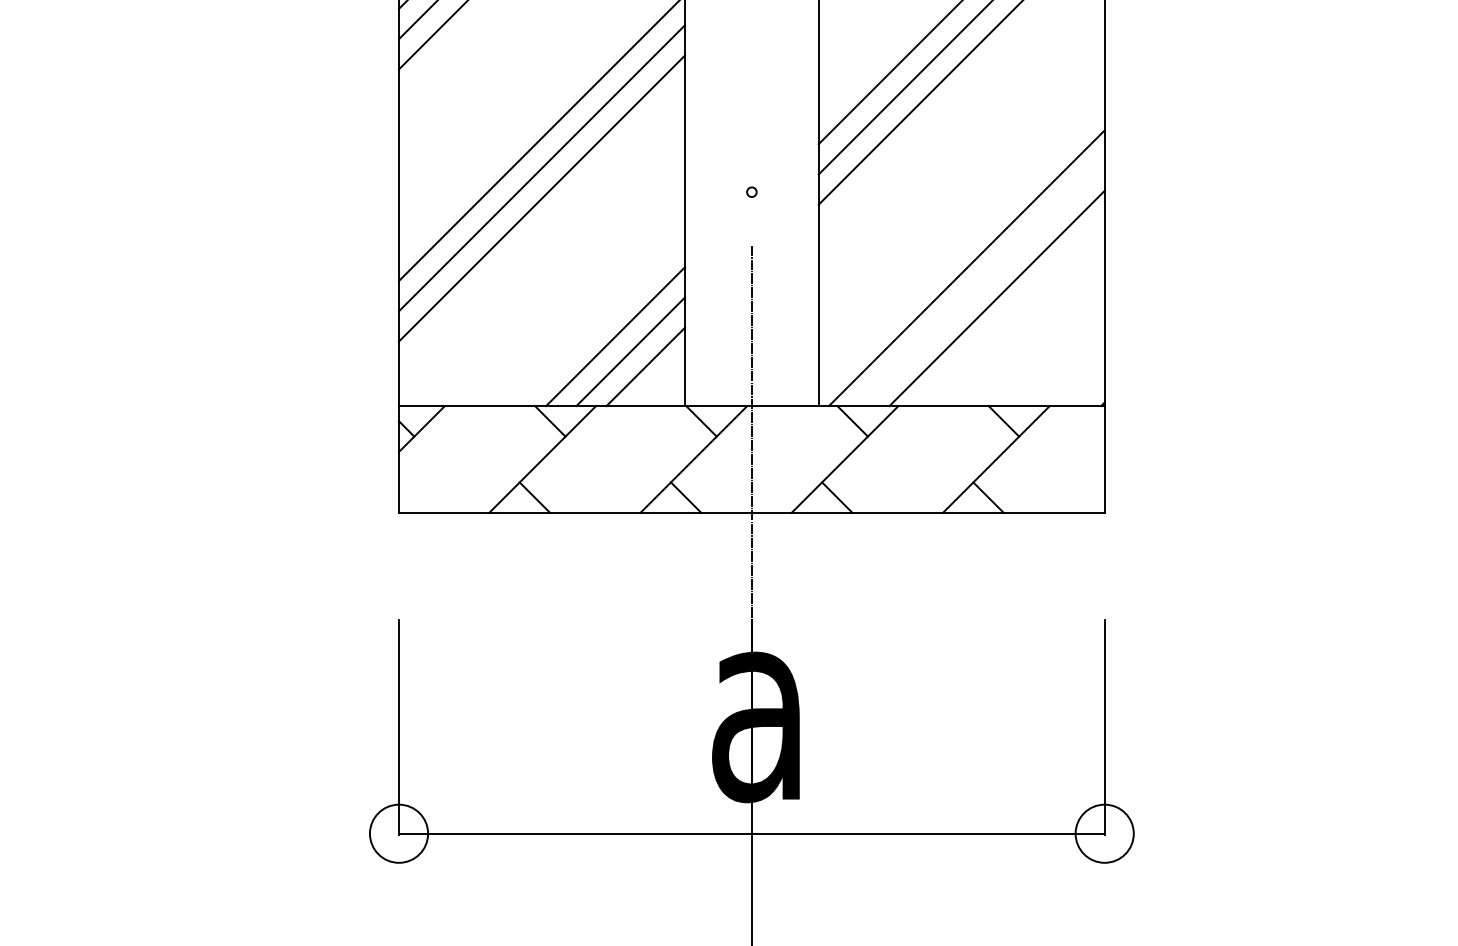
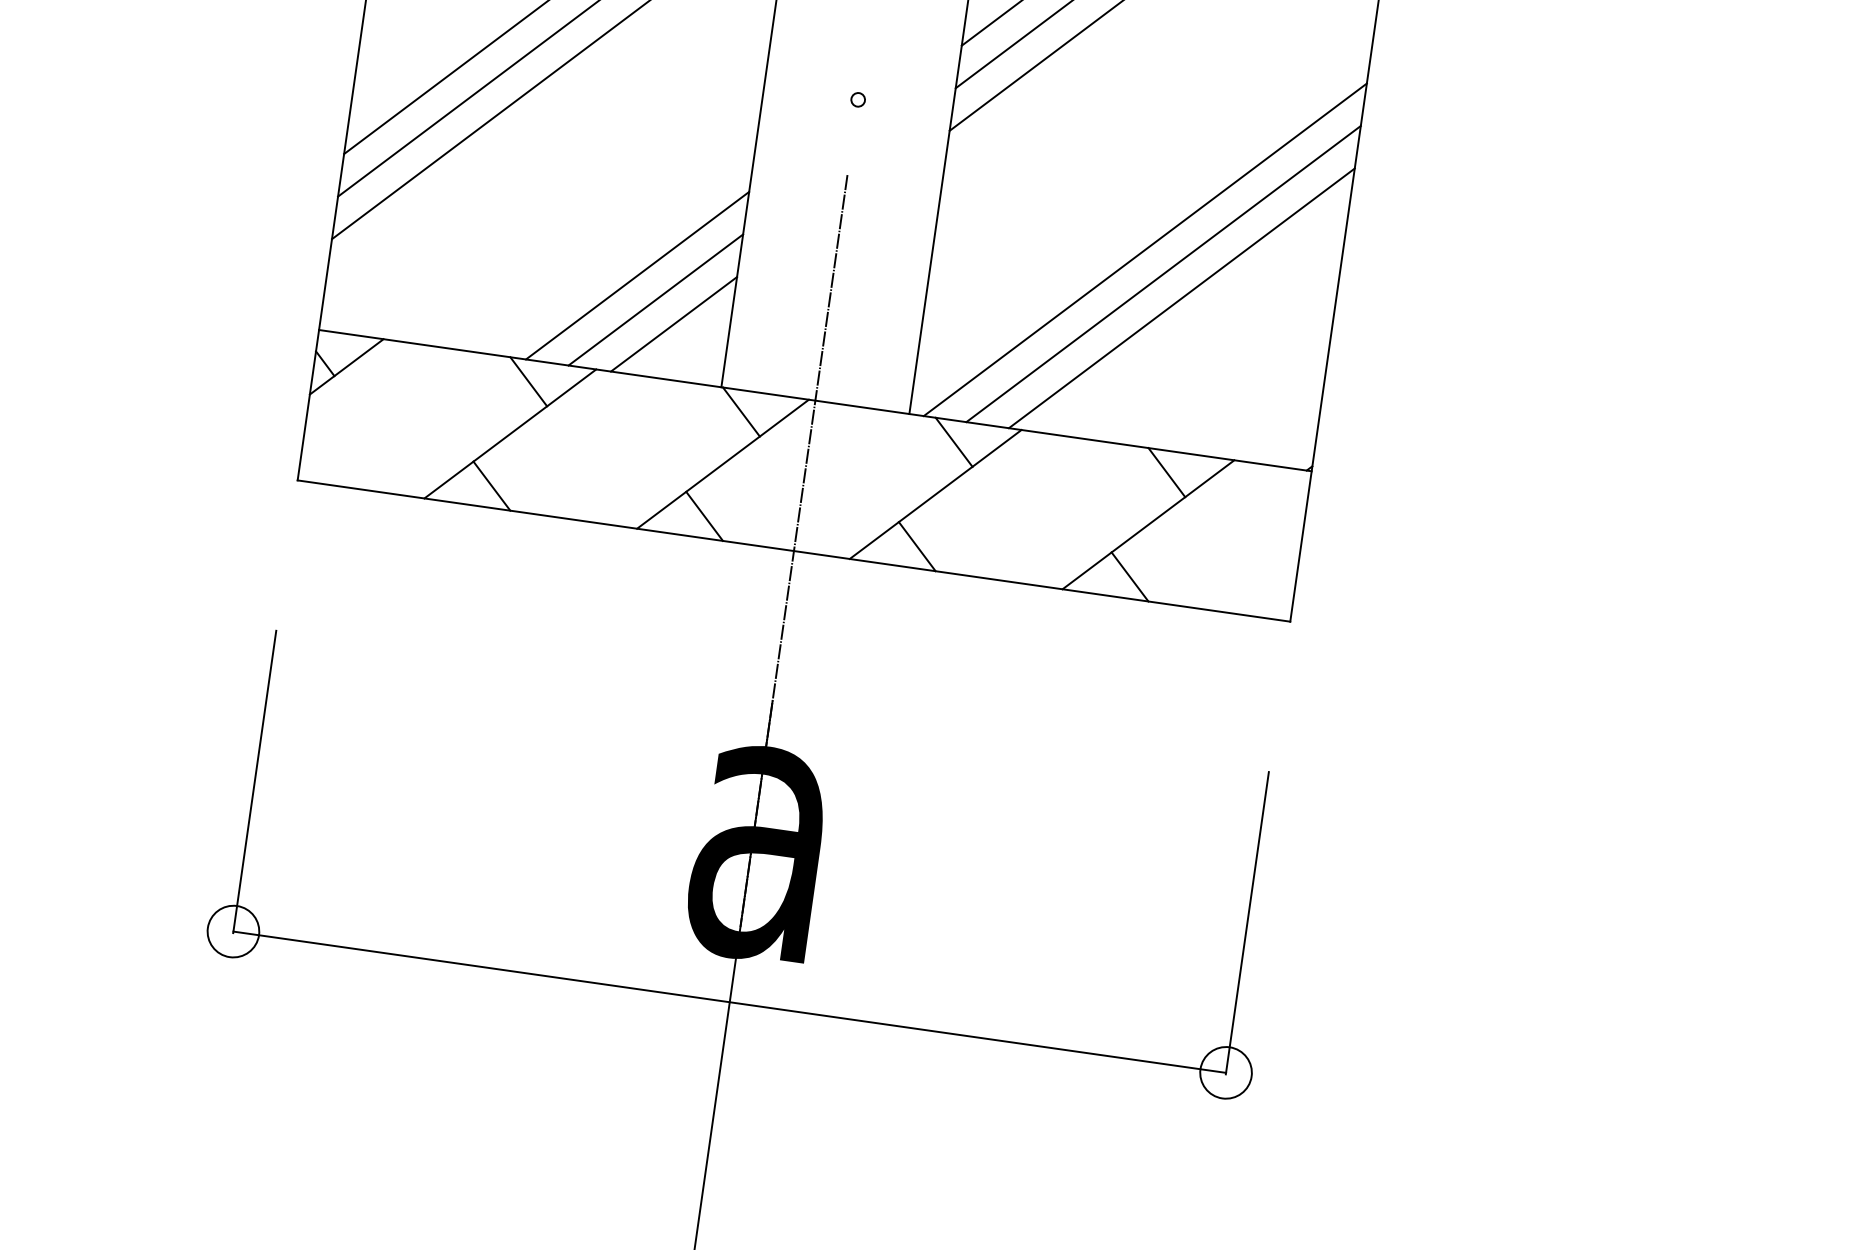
line: (981, 283) -> (1162, 274), added
circle: (398, 833) -> (232, 931), size x0.62
circle: (1104, 833) -> (1225, 1072), size x0.62

